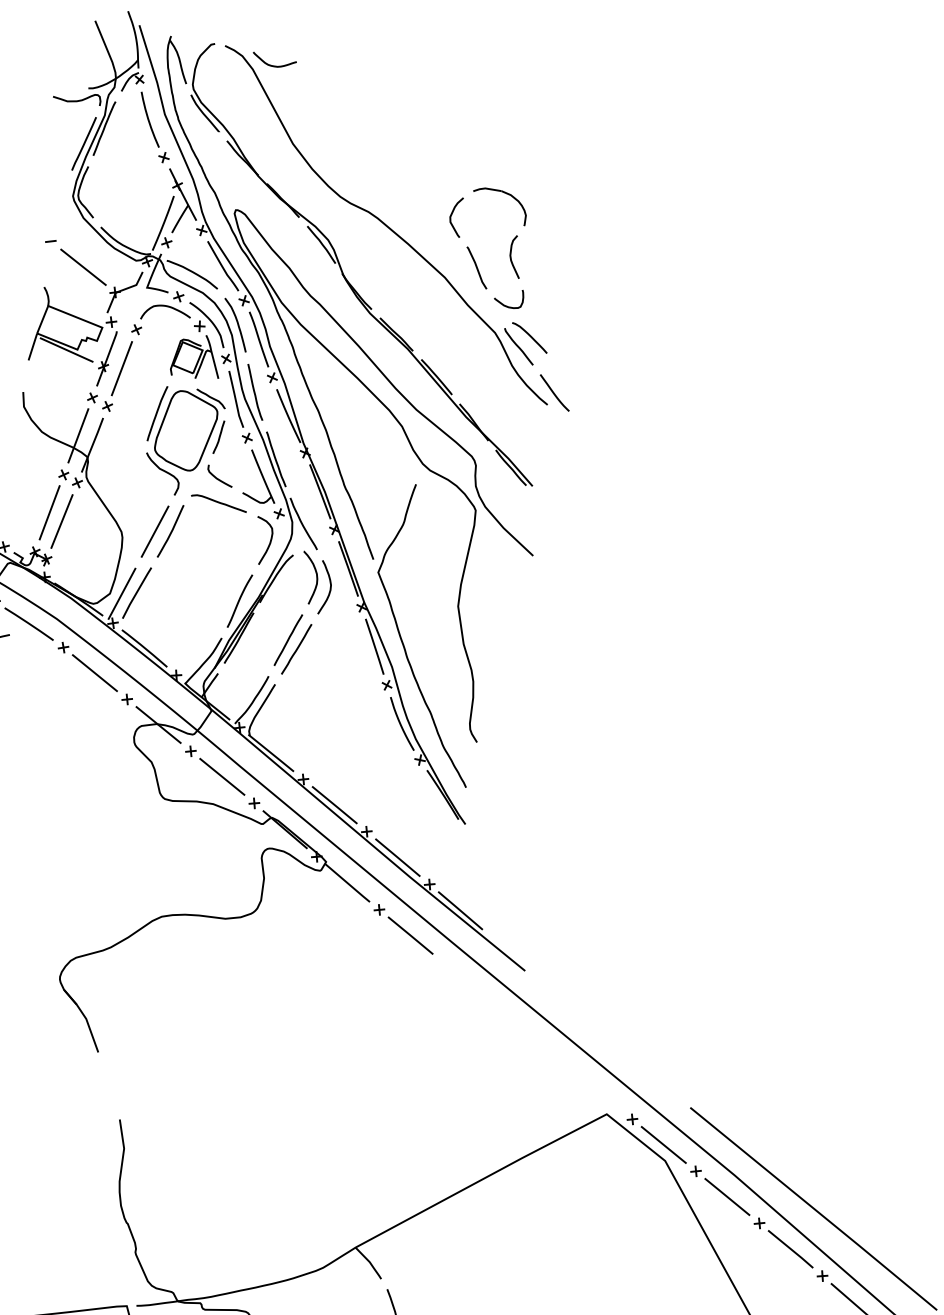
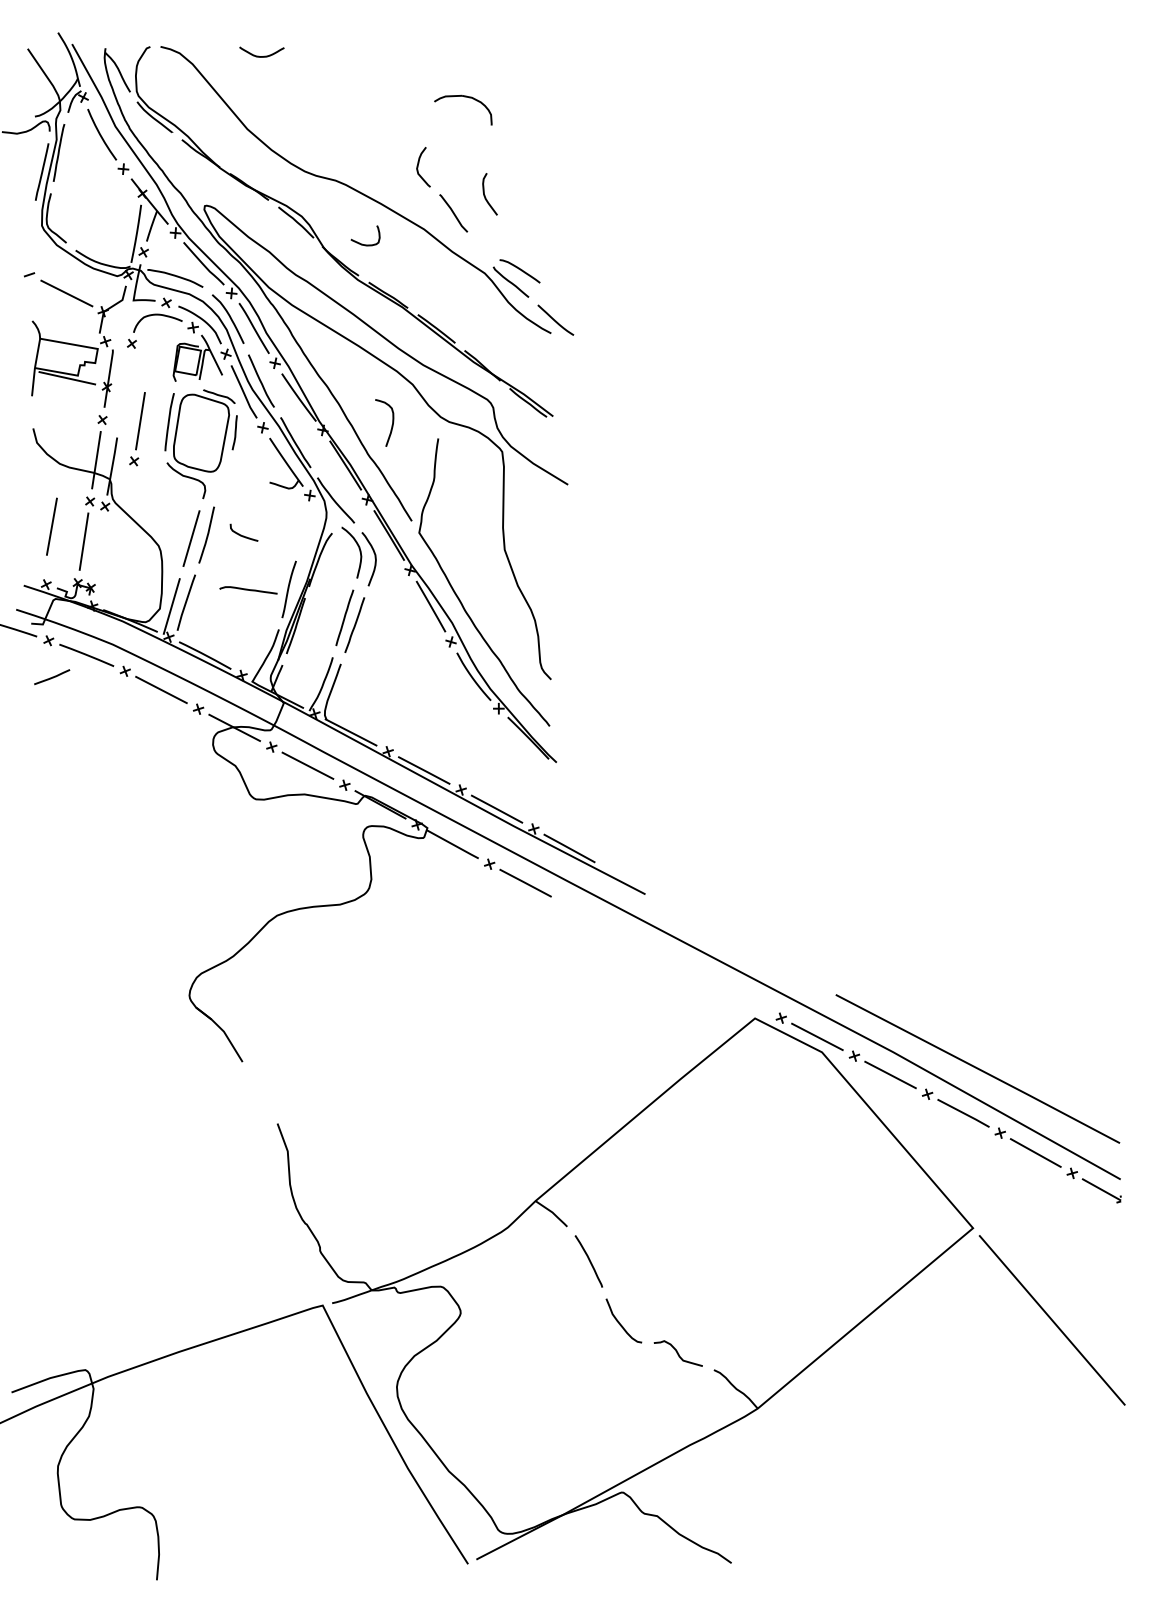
curve: (270, 64) -> (258, 55), moved
part: (503, 193) -> (464, 97), moved
curve: (504, 304) -> (362, 243), moved
part: (117, 376) -> (137, 429), moved
curve: (217, 477) -> (241, 534), moved
curve: (219, 503) -> (248, 590), moved
line: (61, 521) -> (51, 526), moved
curve: (268, 545) -> (391, 425), moved

